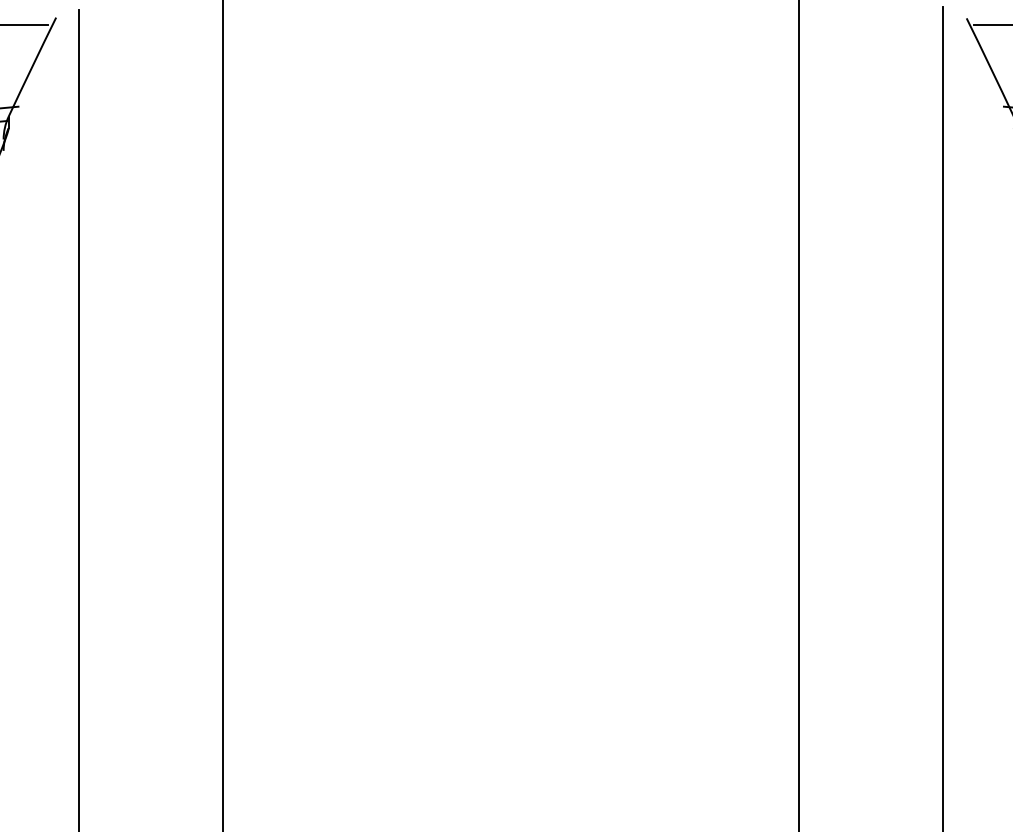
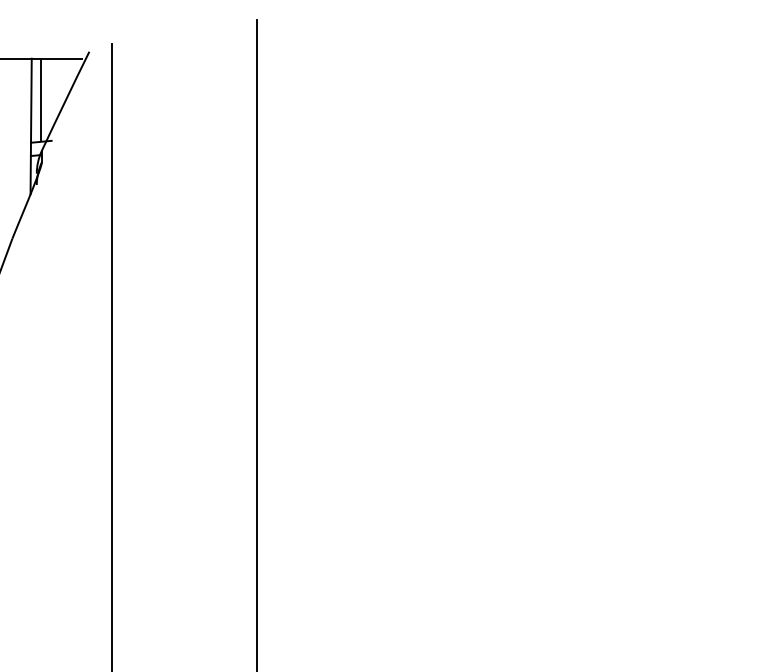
line: (7, 65) -> (40, 99), added

